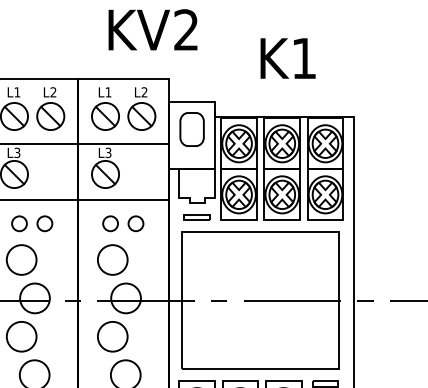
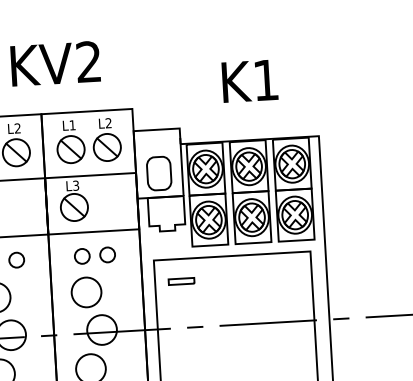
text: (152, 29) -> (55, 63), moved
part: (191, 129) -> (158, 173), moved
part: (196, 217) -> (180, 281), moved

